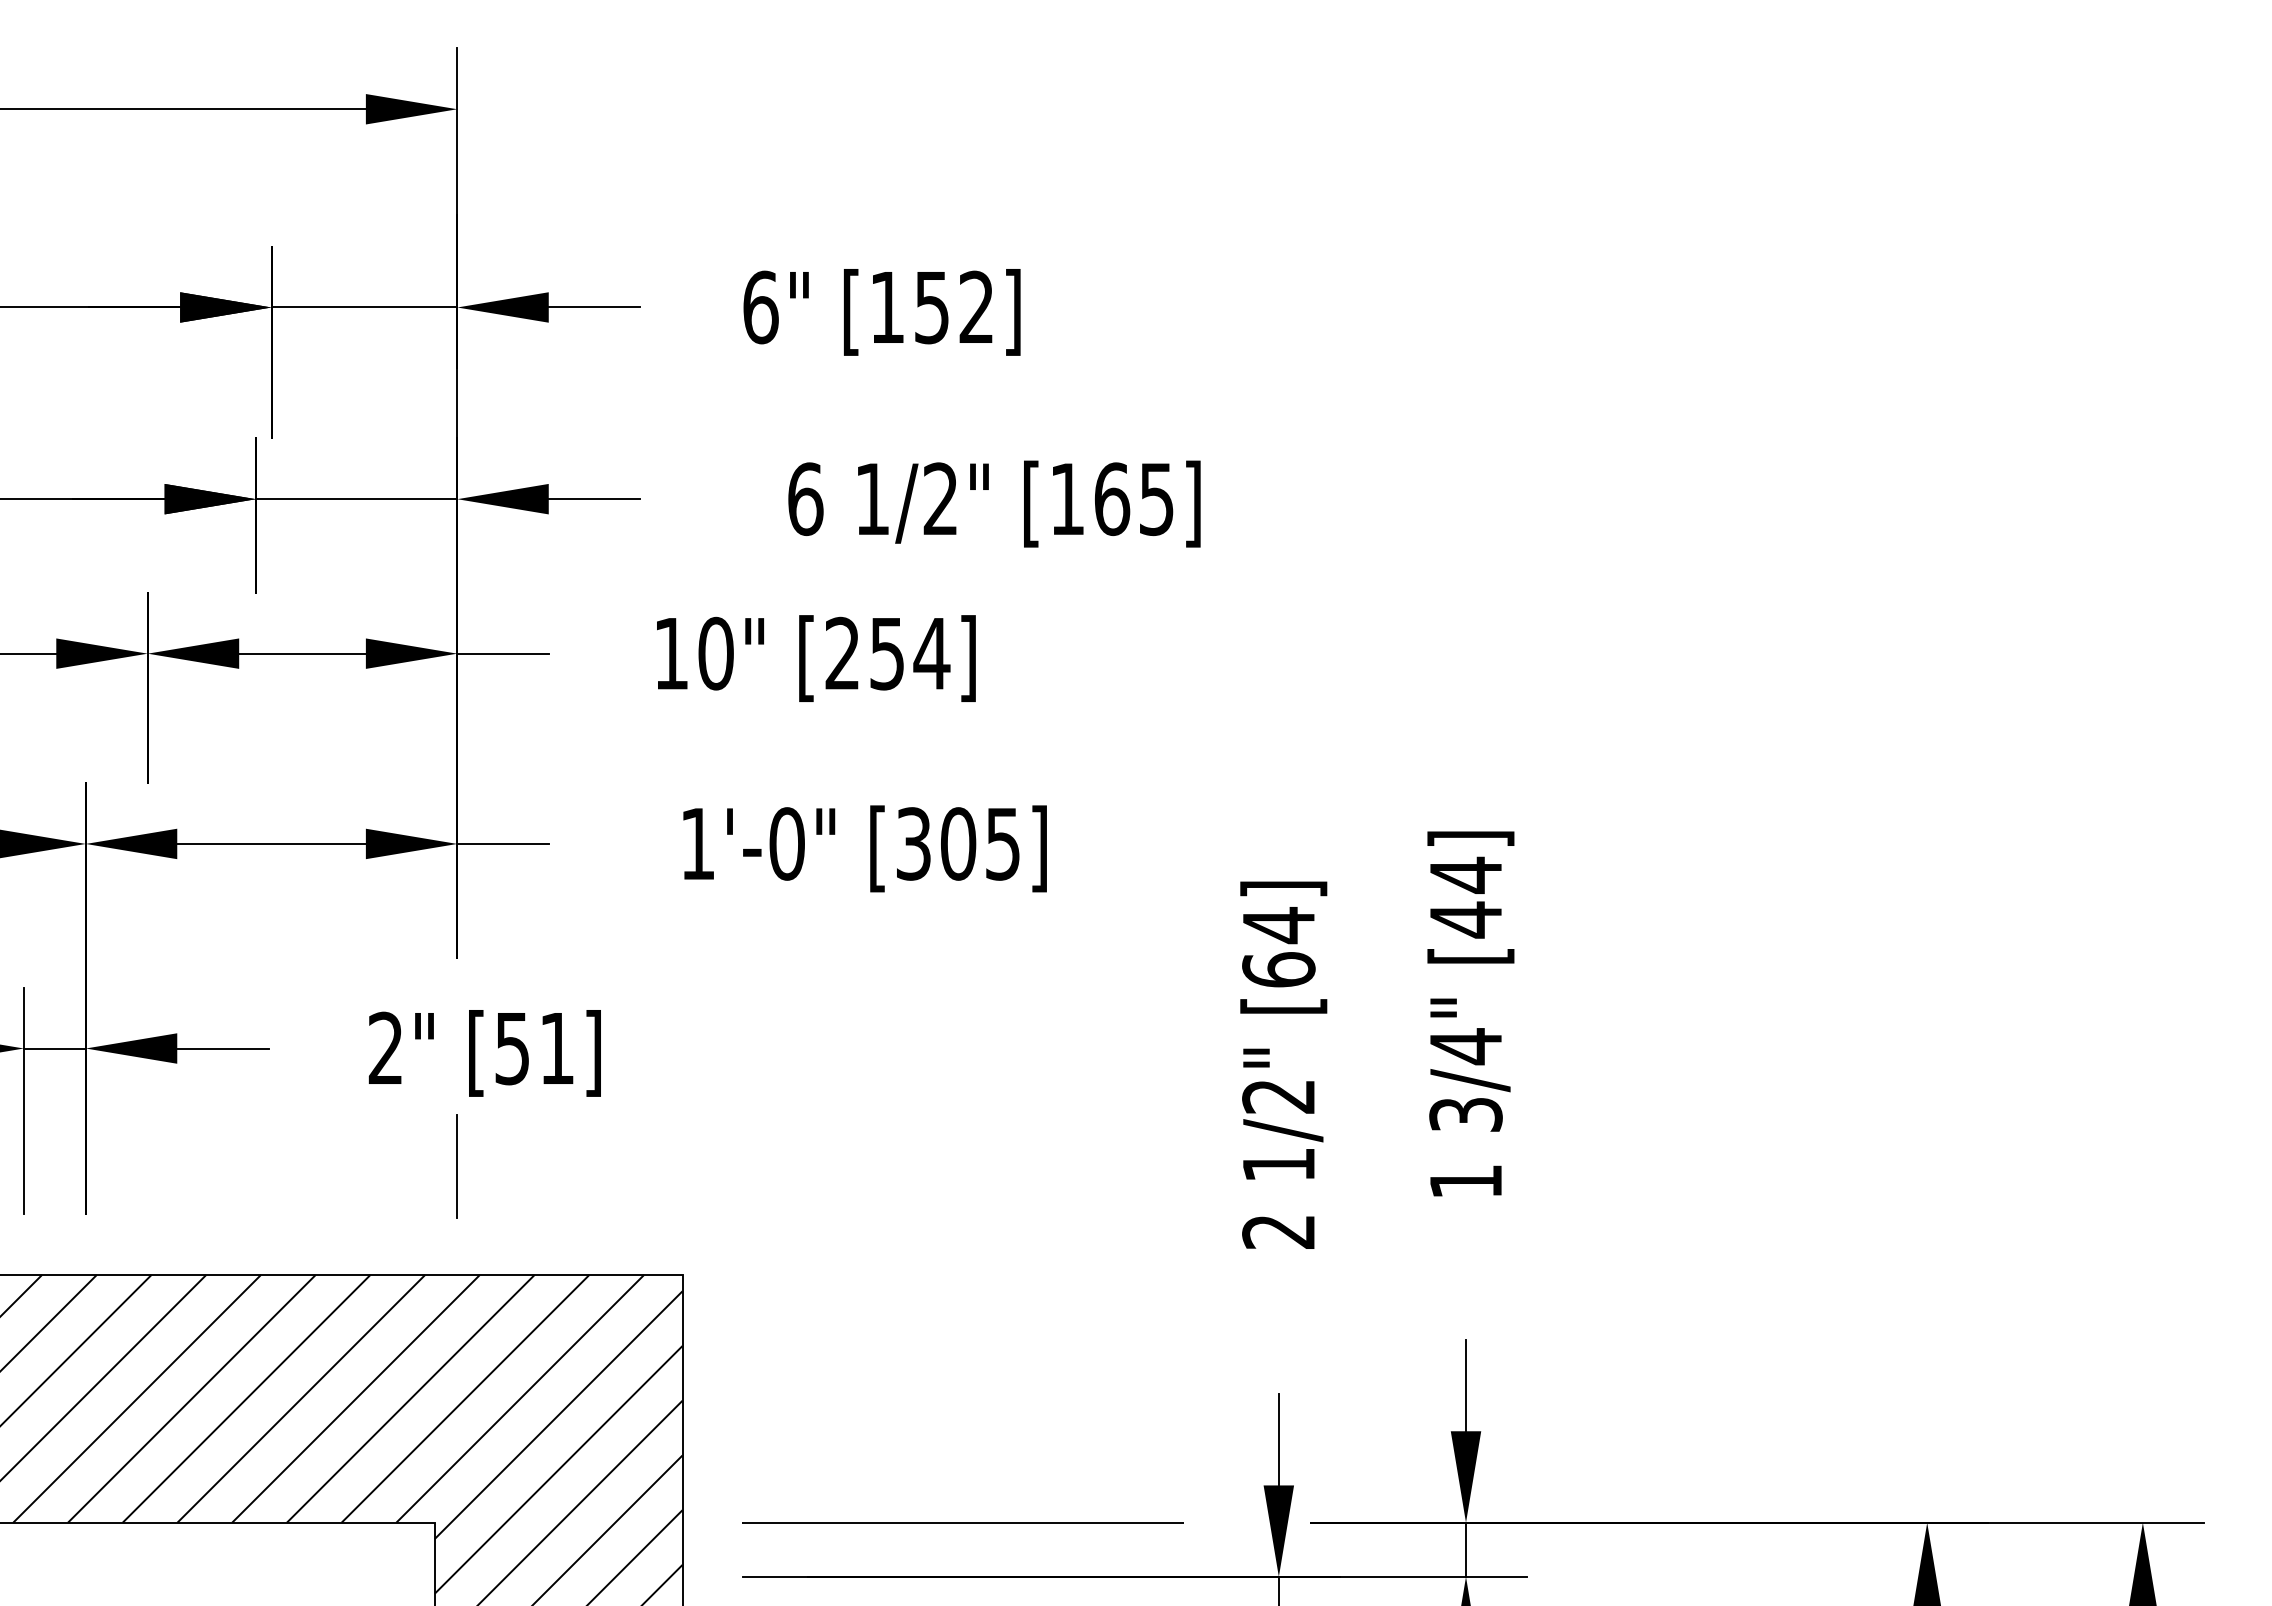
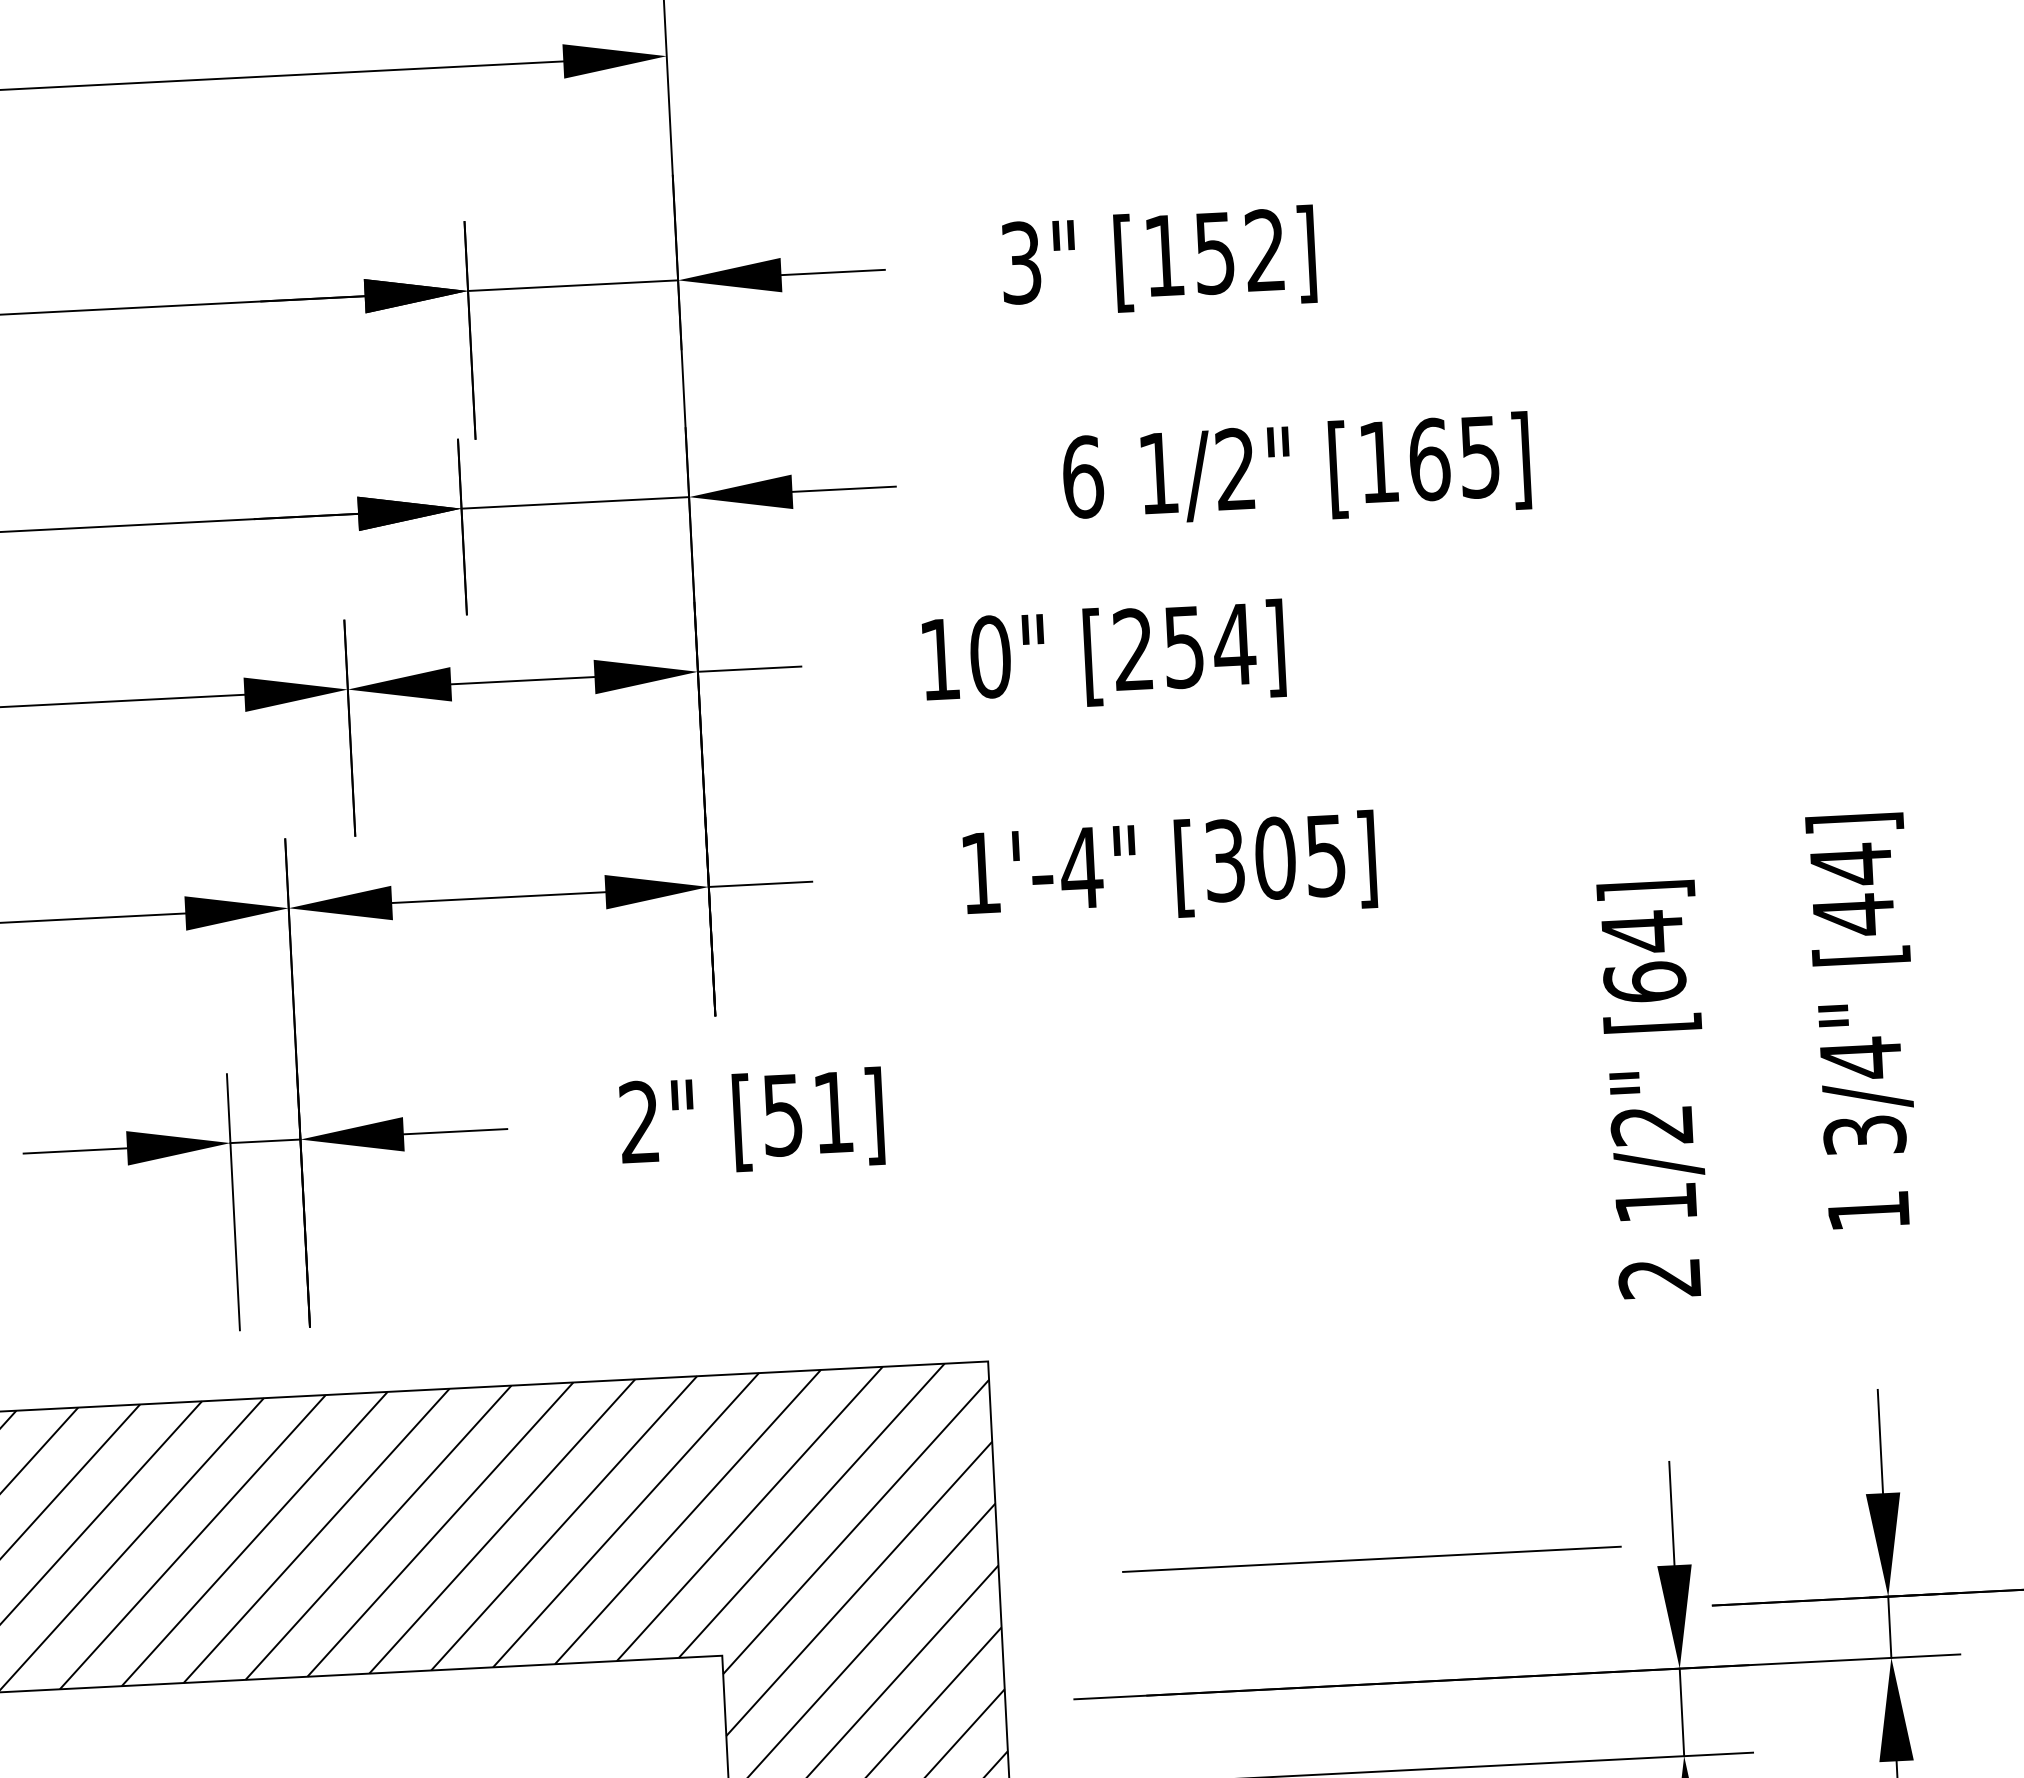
text: (760, 307) -> (1020, 263), 6" -> 3"
text: (786, 843) -> (1080, 867), 1'-0" -> 1'-4"
line: (457, 1166) -> (727, 1251), removed
line: (962, 1522) -> (1371, 1559), moved

